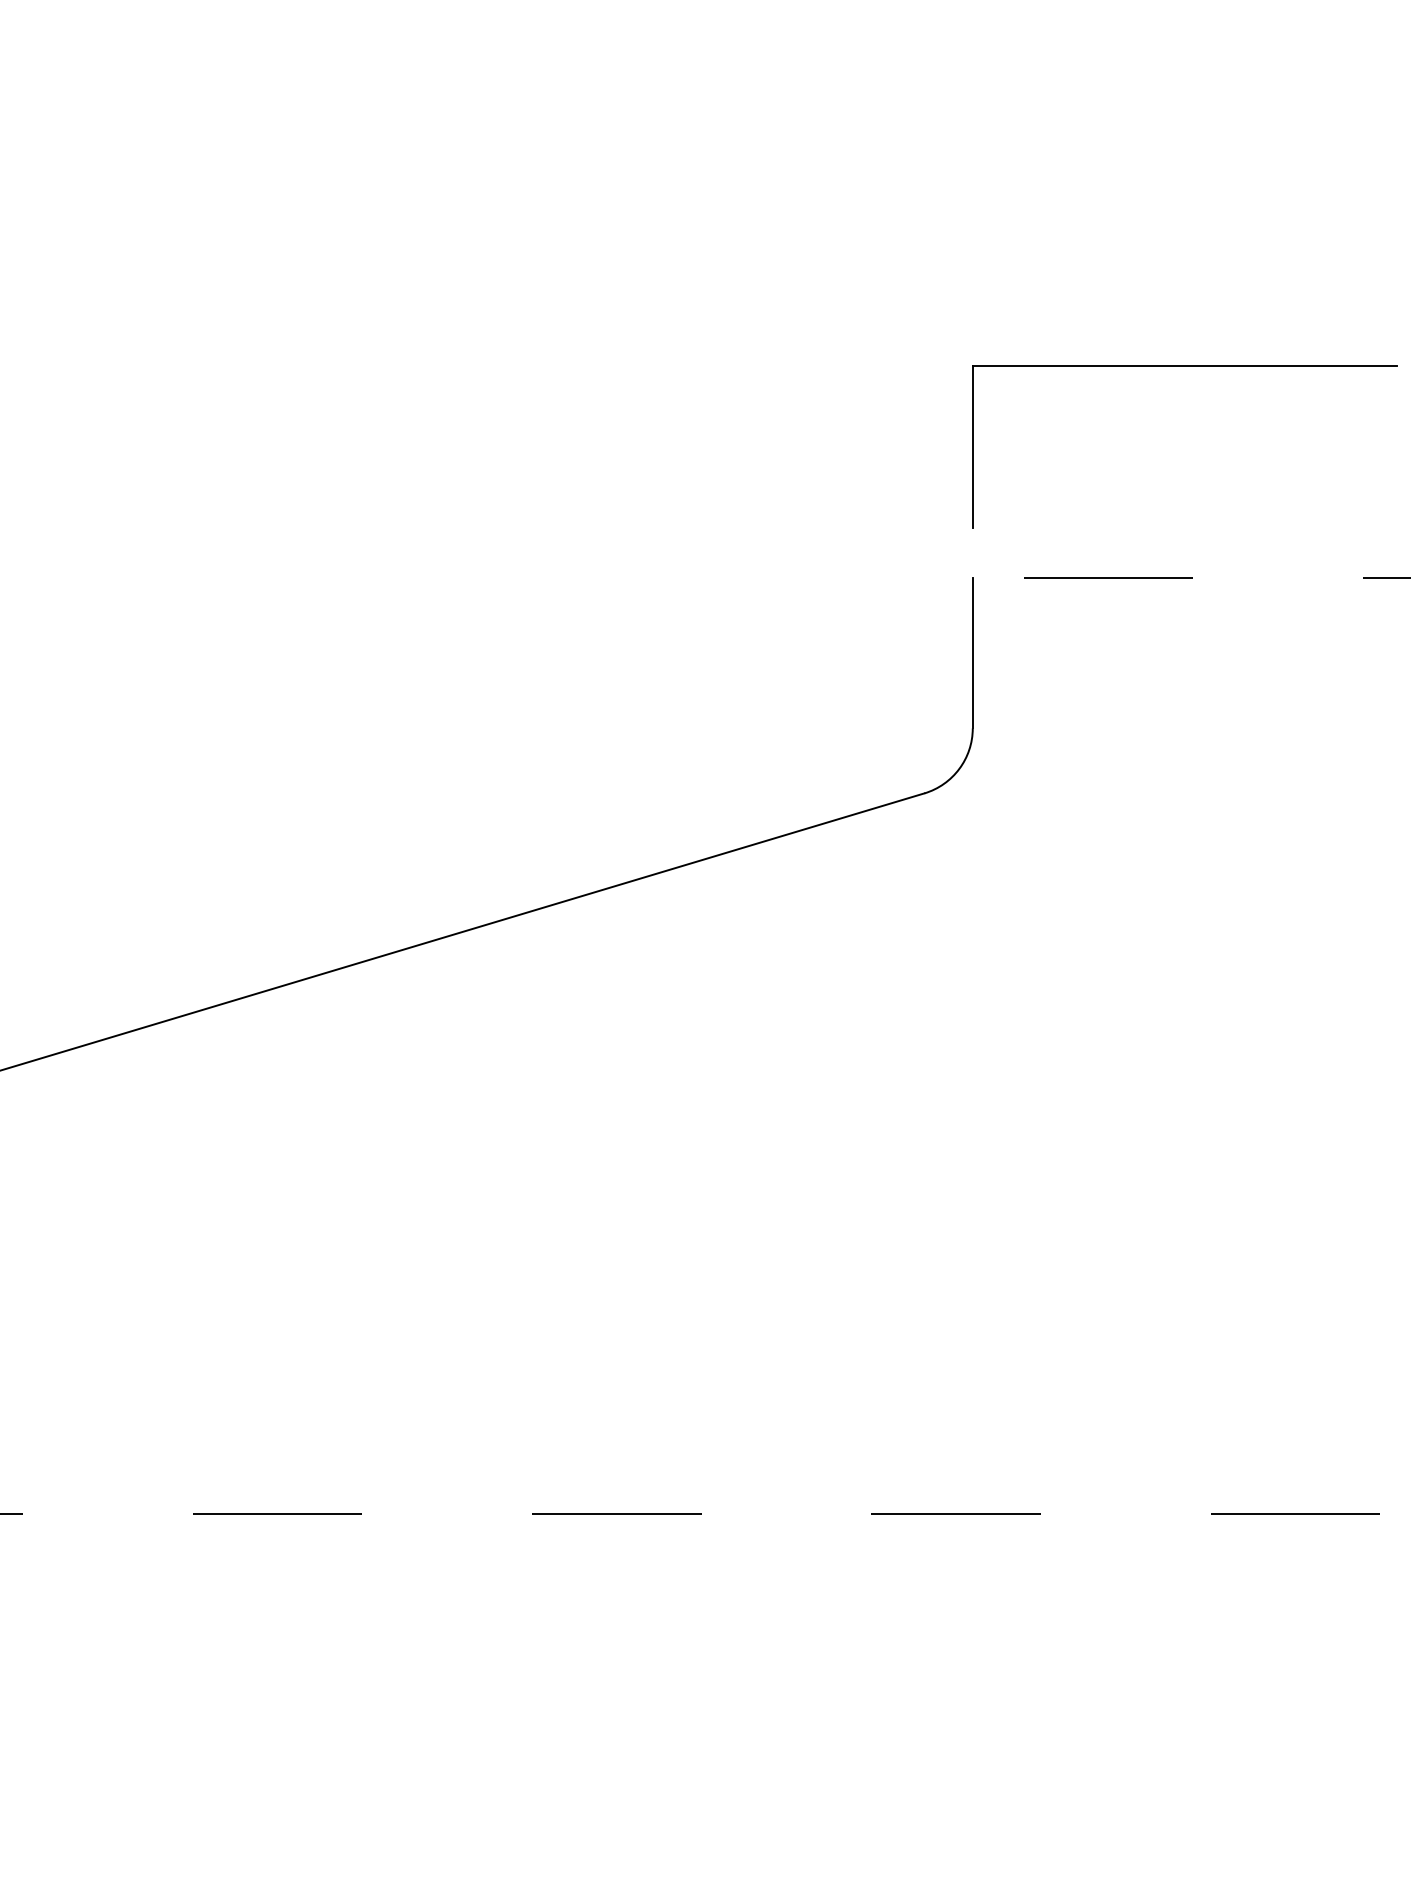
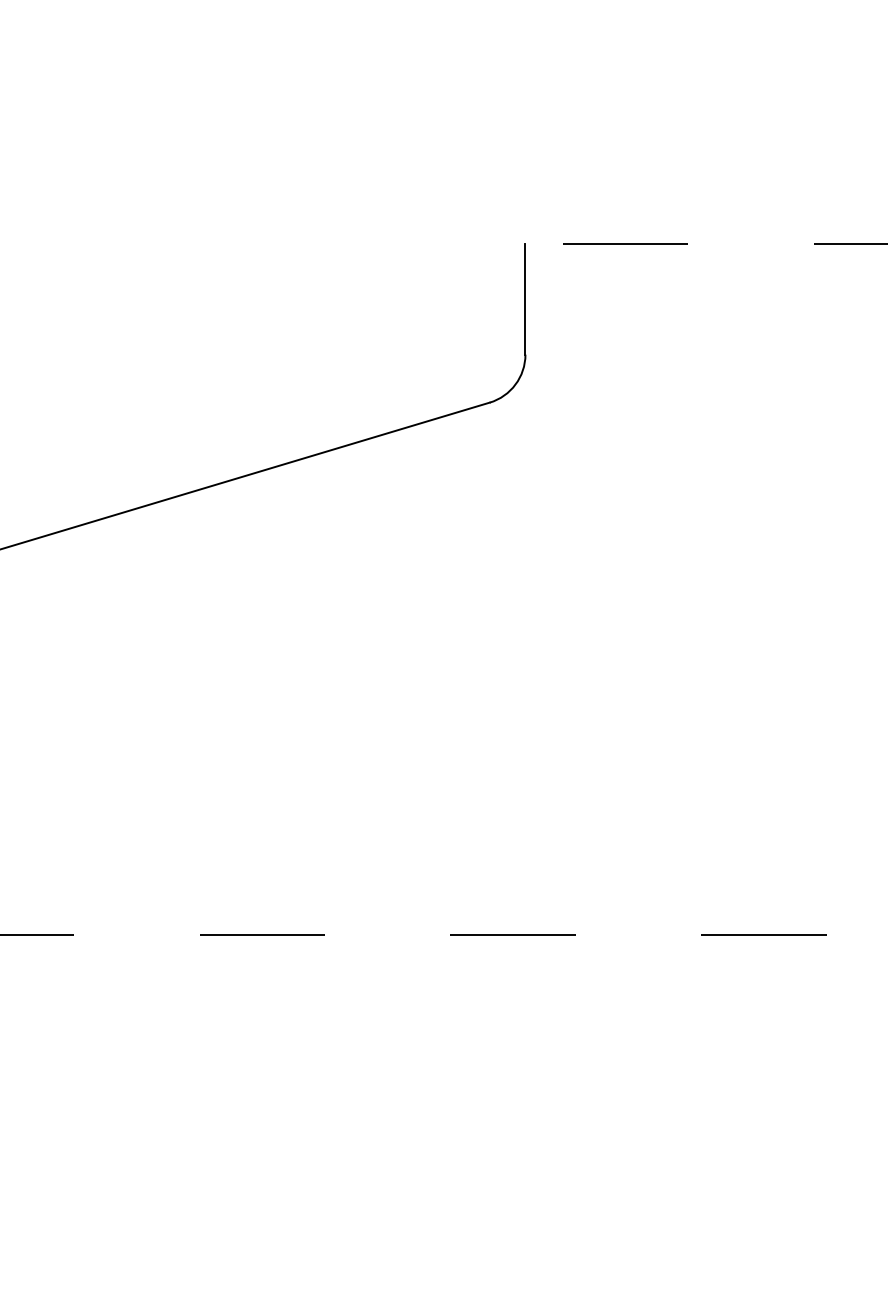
part: (1184, 366) -> (681, 87), removed

